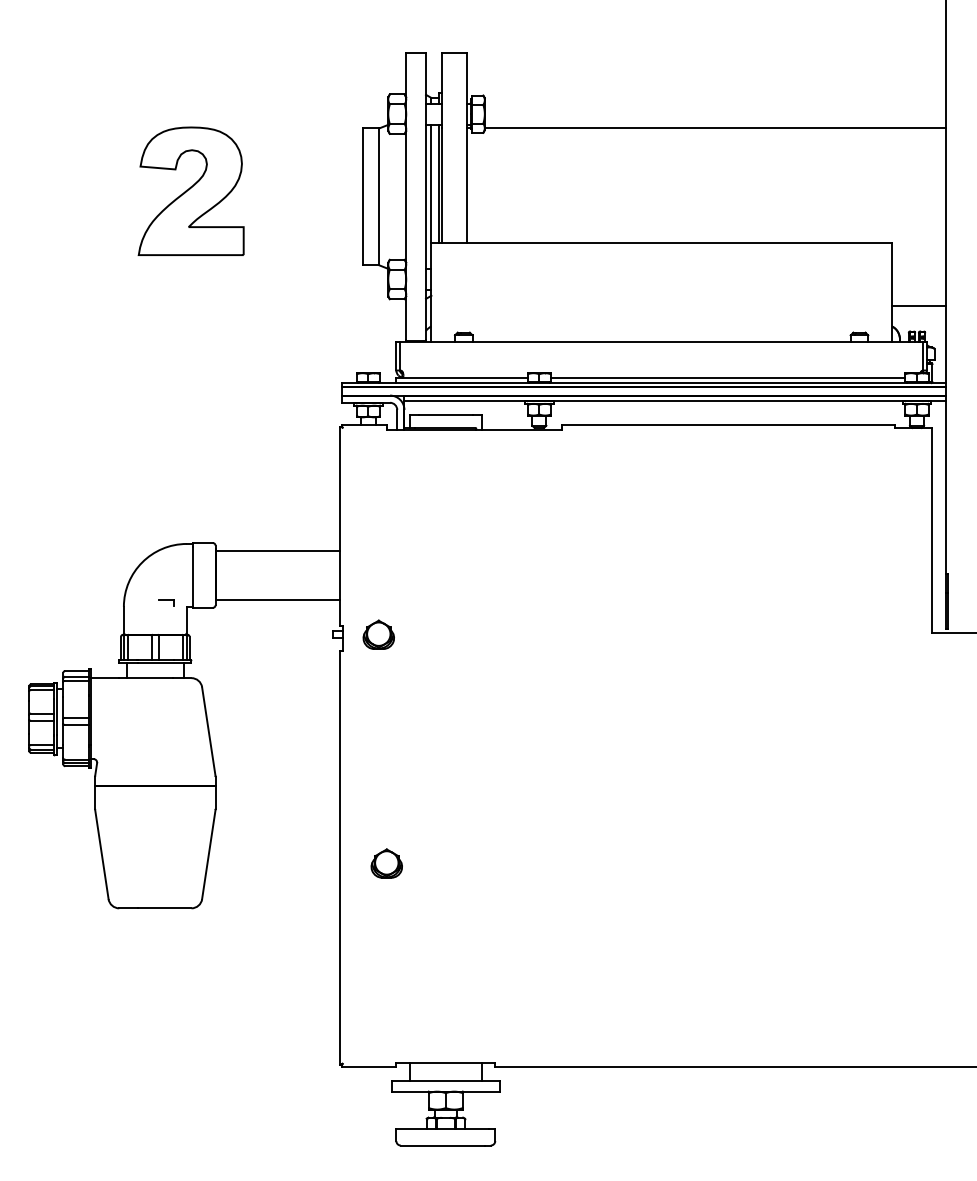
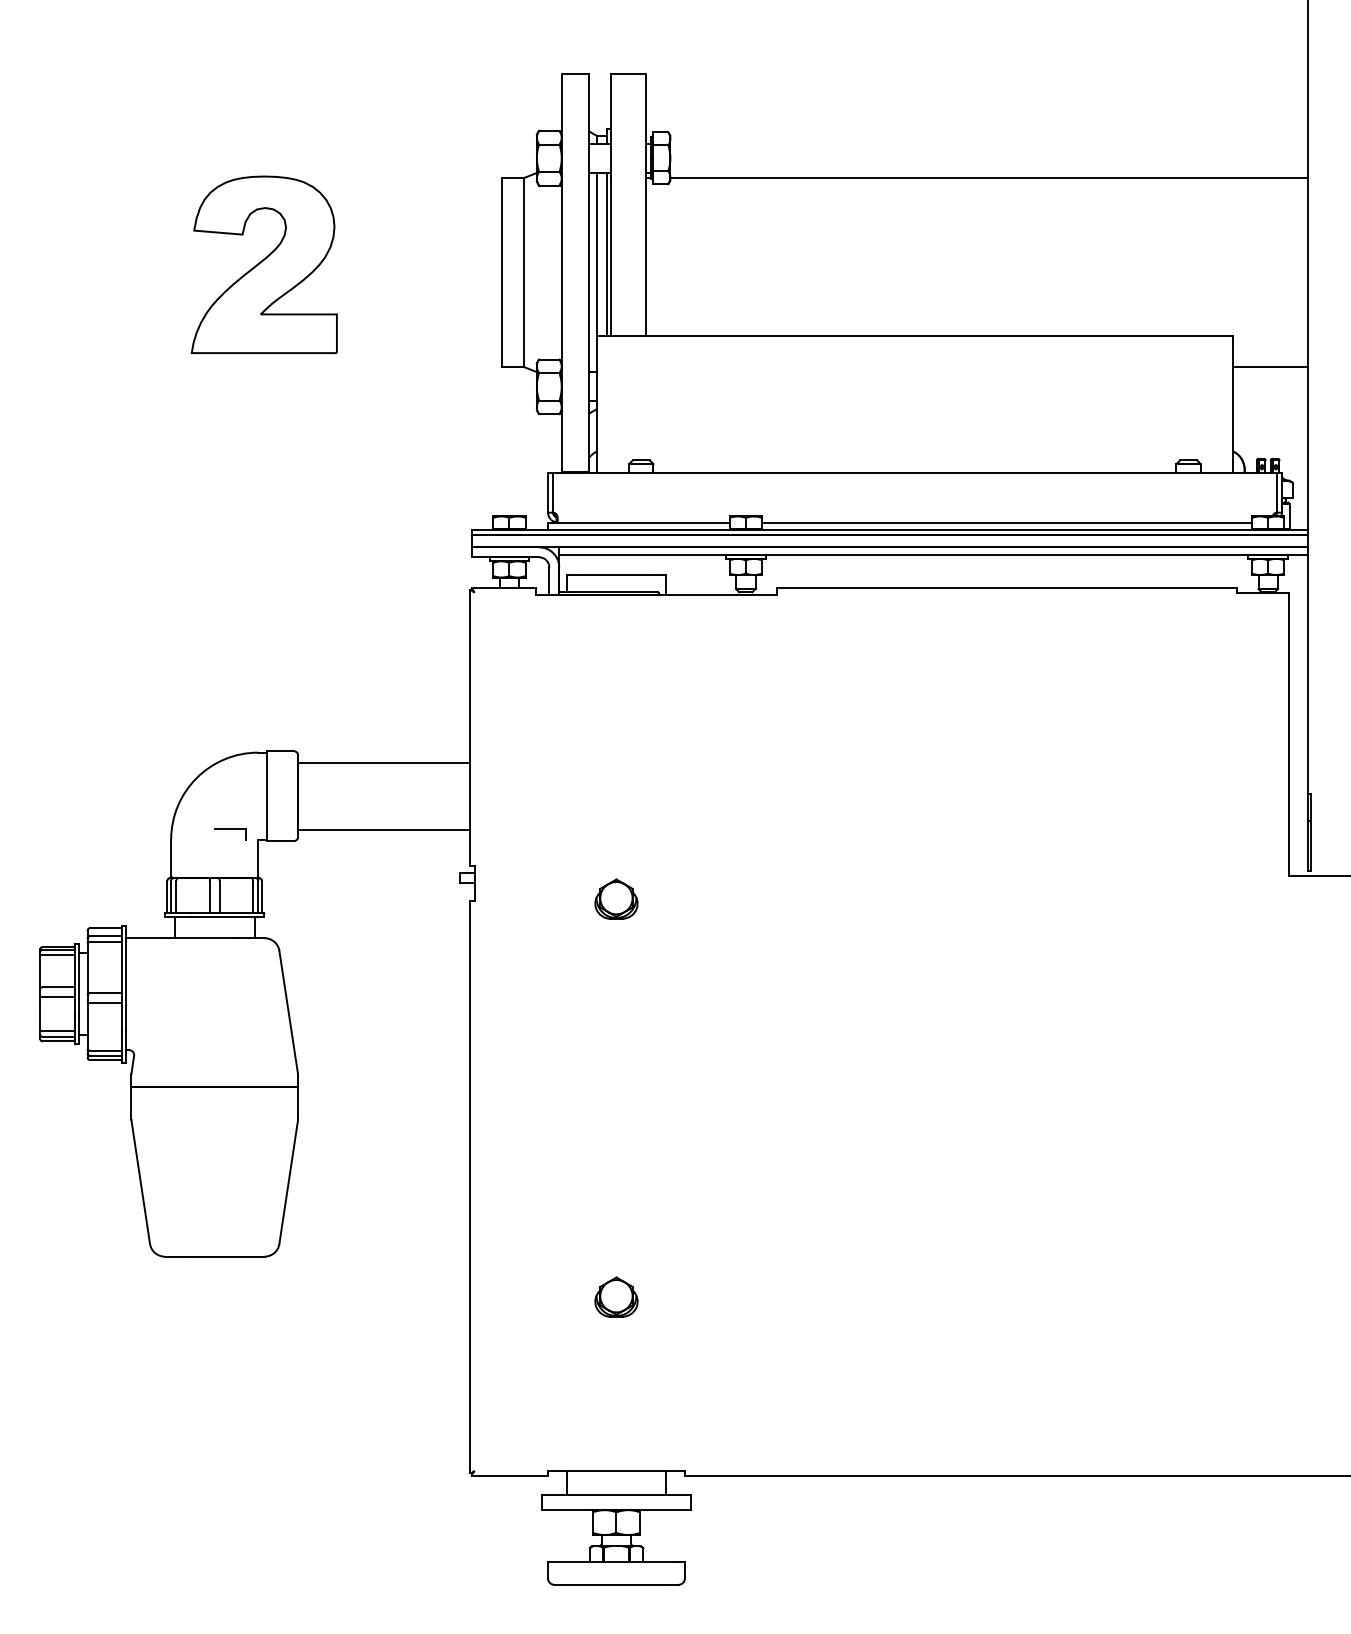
line: (918, 306) -> (1270, 367), moved
part: (166, 602) -> (230, 833), size x1.43
part: (378, 634) -> (616, 898), moved
part: (386, 863) -> (616, 1296), moved

